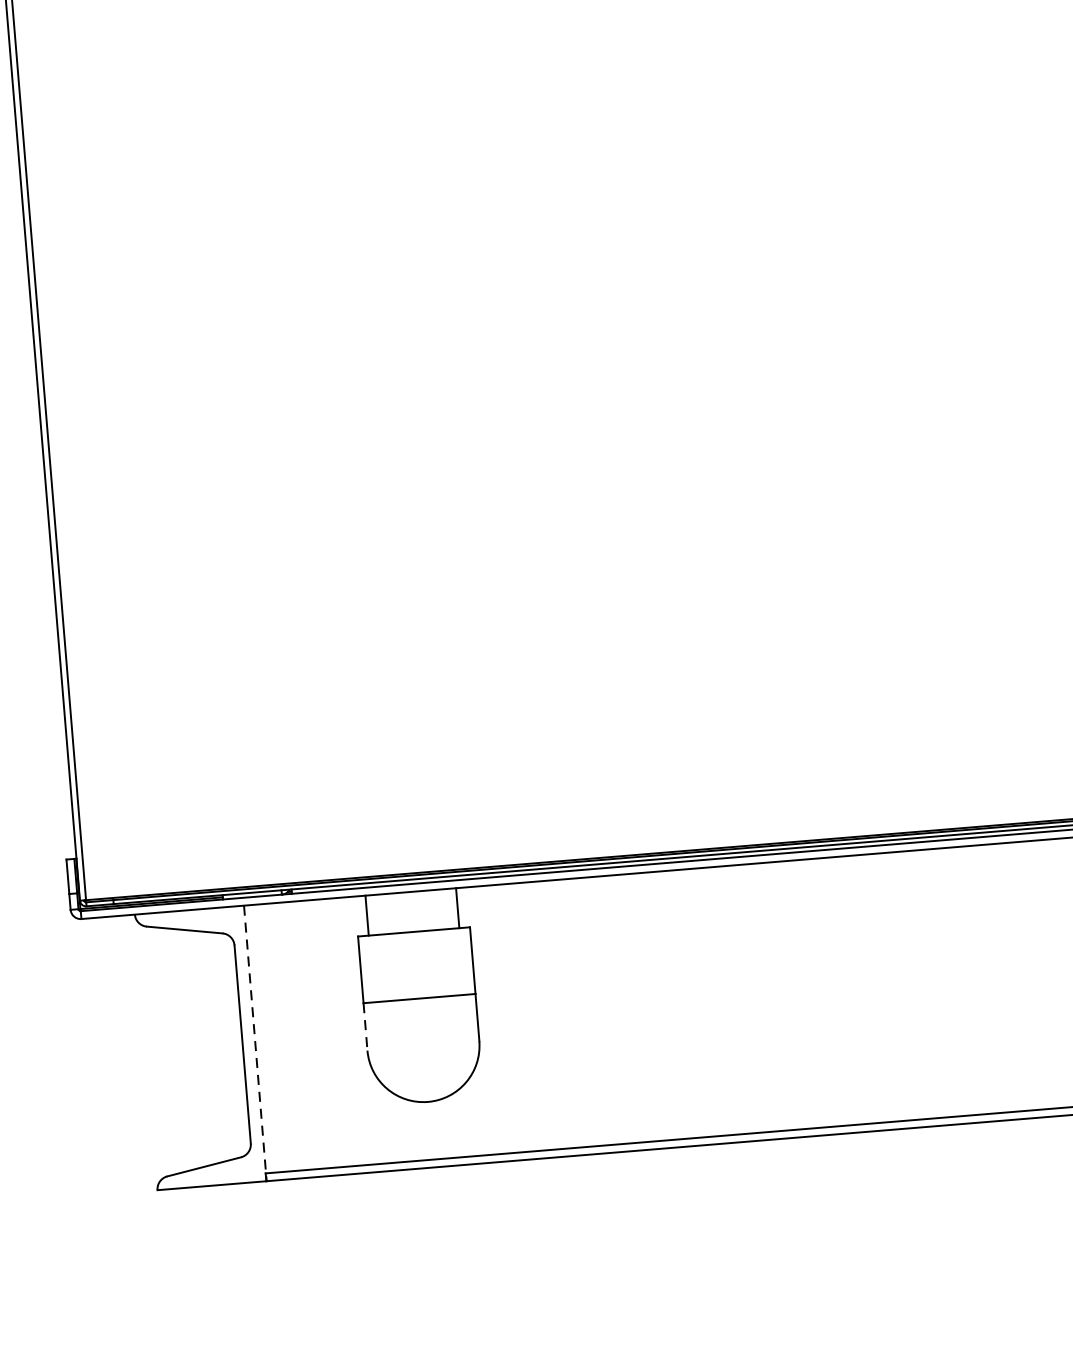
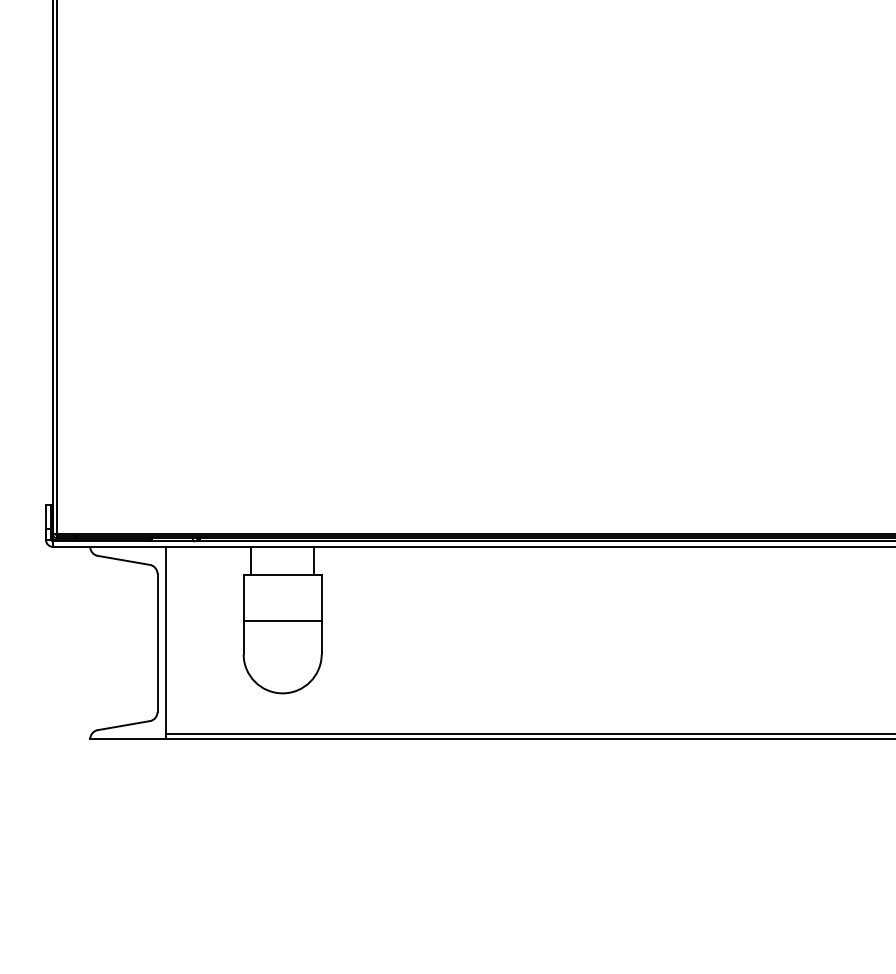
line: (365, 1026) -> (243, 637), dashed -> solid
line: (255, 1044) -> (166, 643), dashed -> solid

